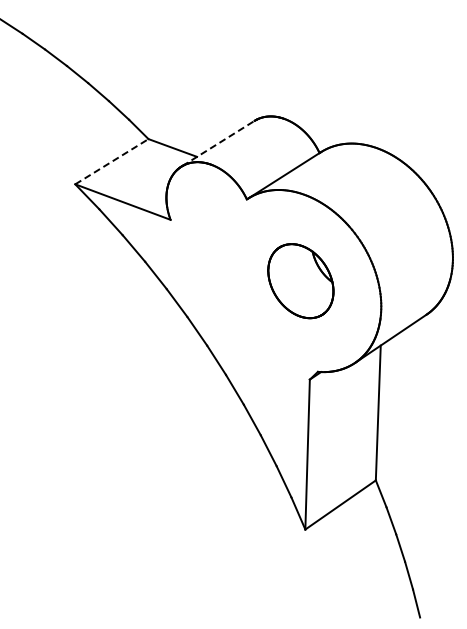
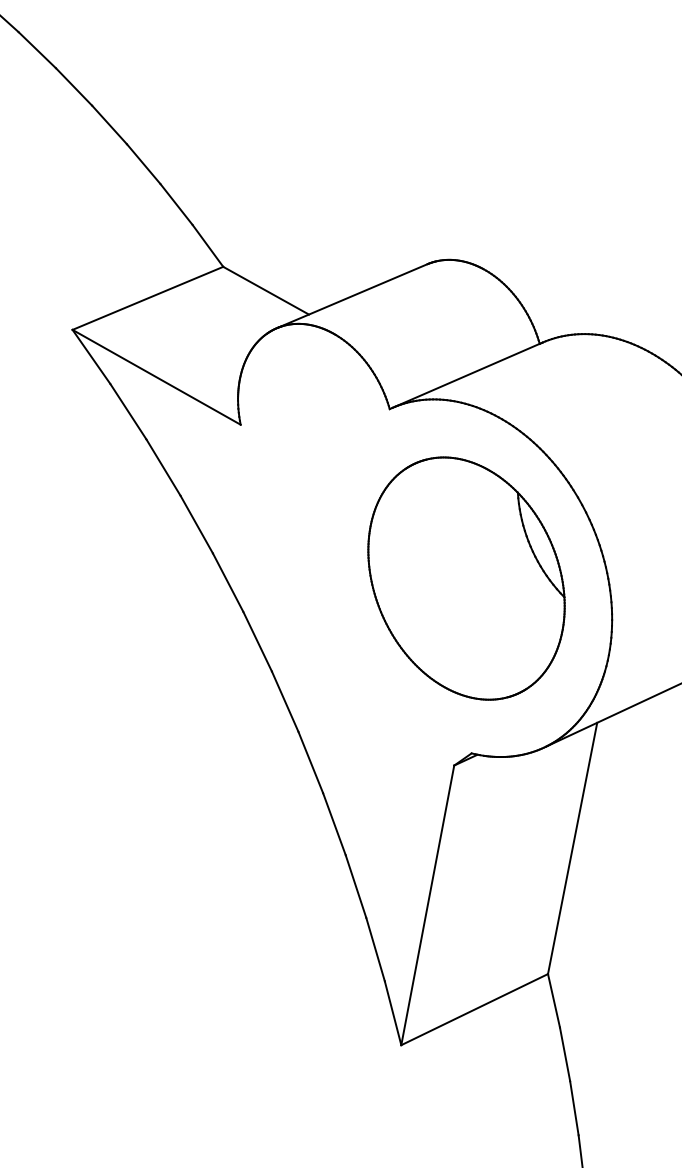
line: (218, 143) -> (353, 295), dashed -> solid
line: (112, 161) -> (149, 298), dashed -> solid
part: (300, 280) -> (466, 576), size x1.67

